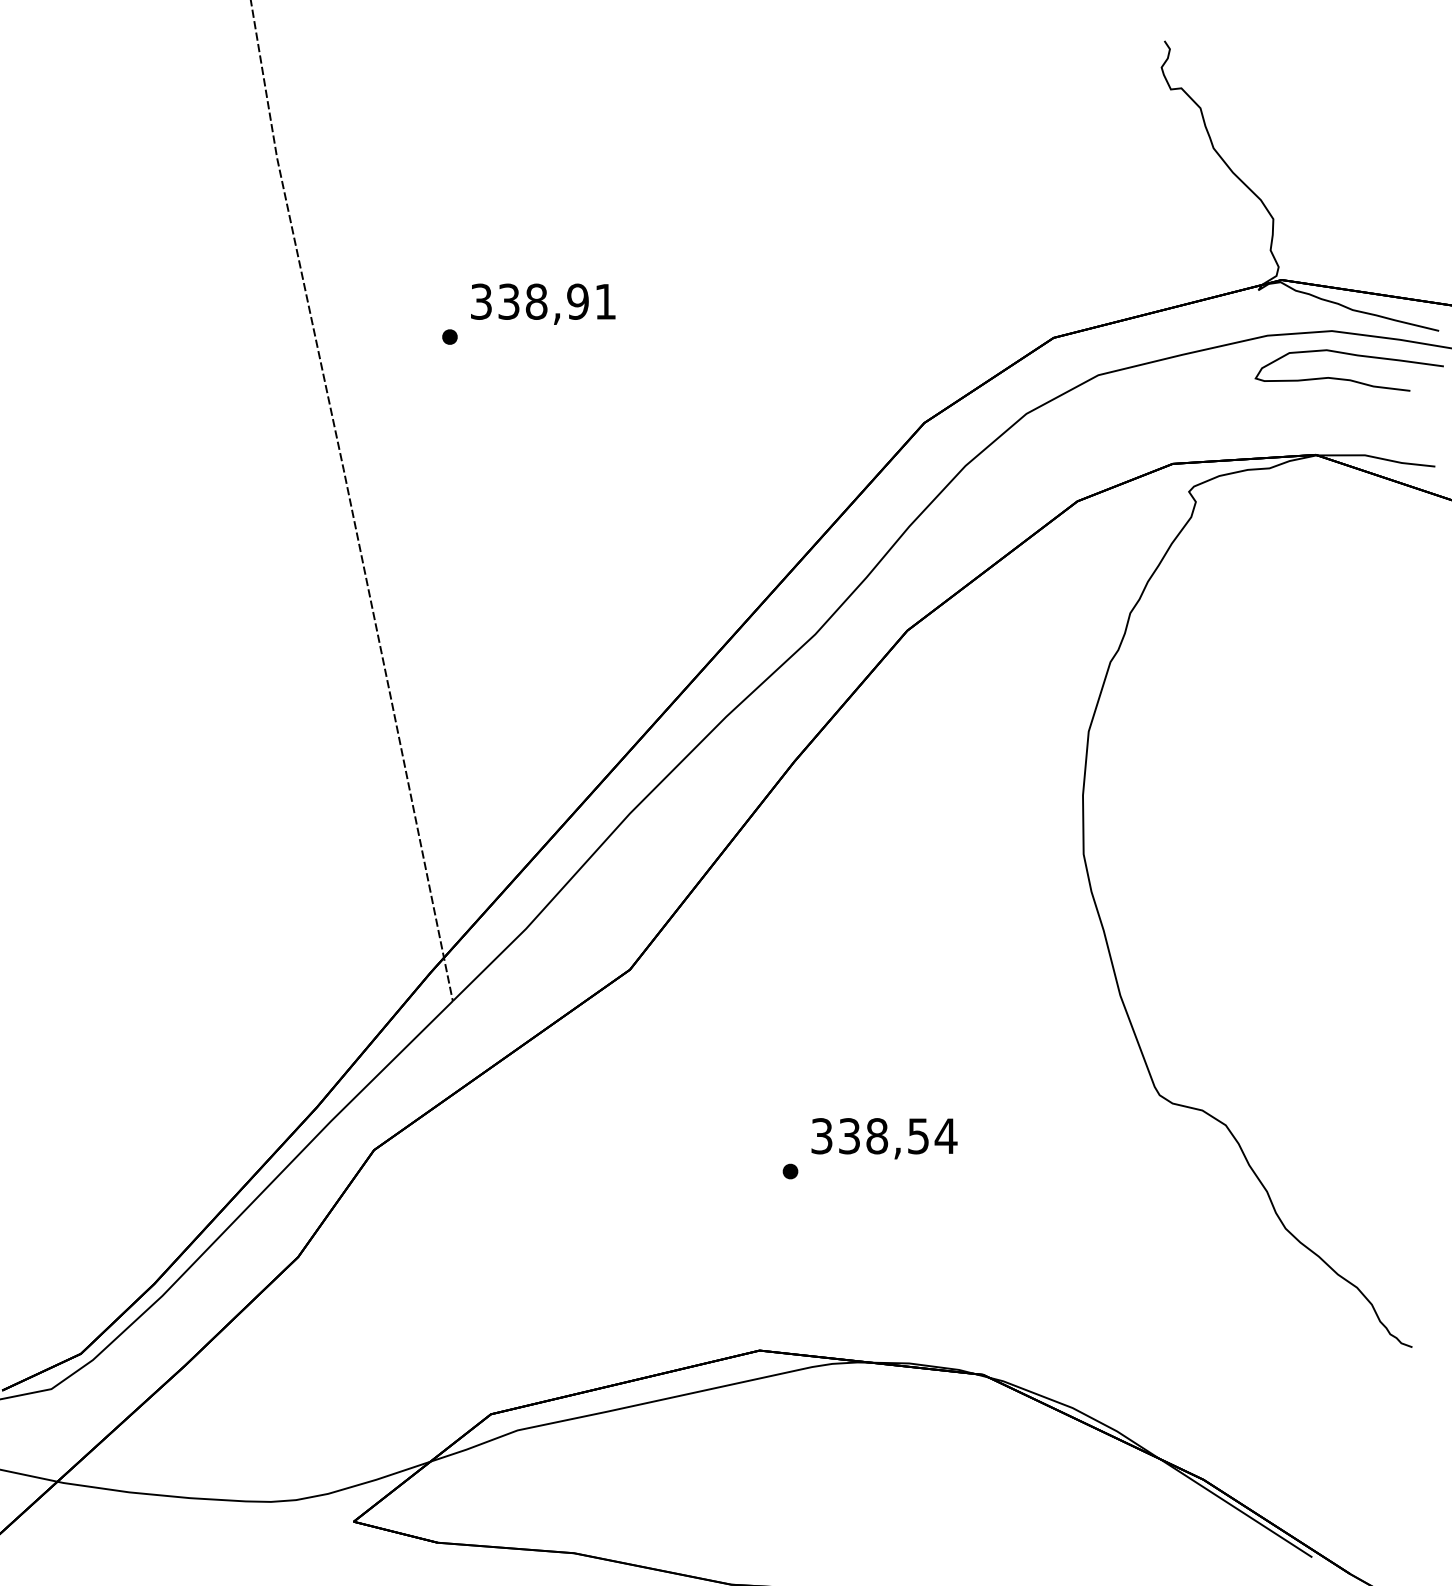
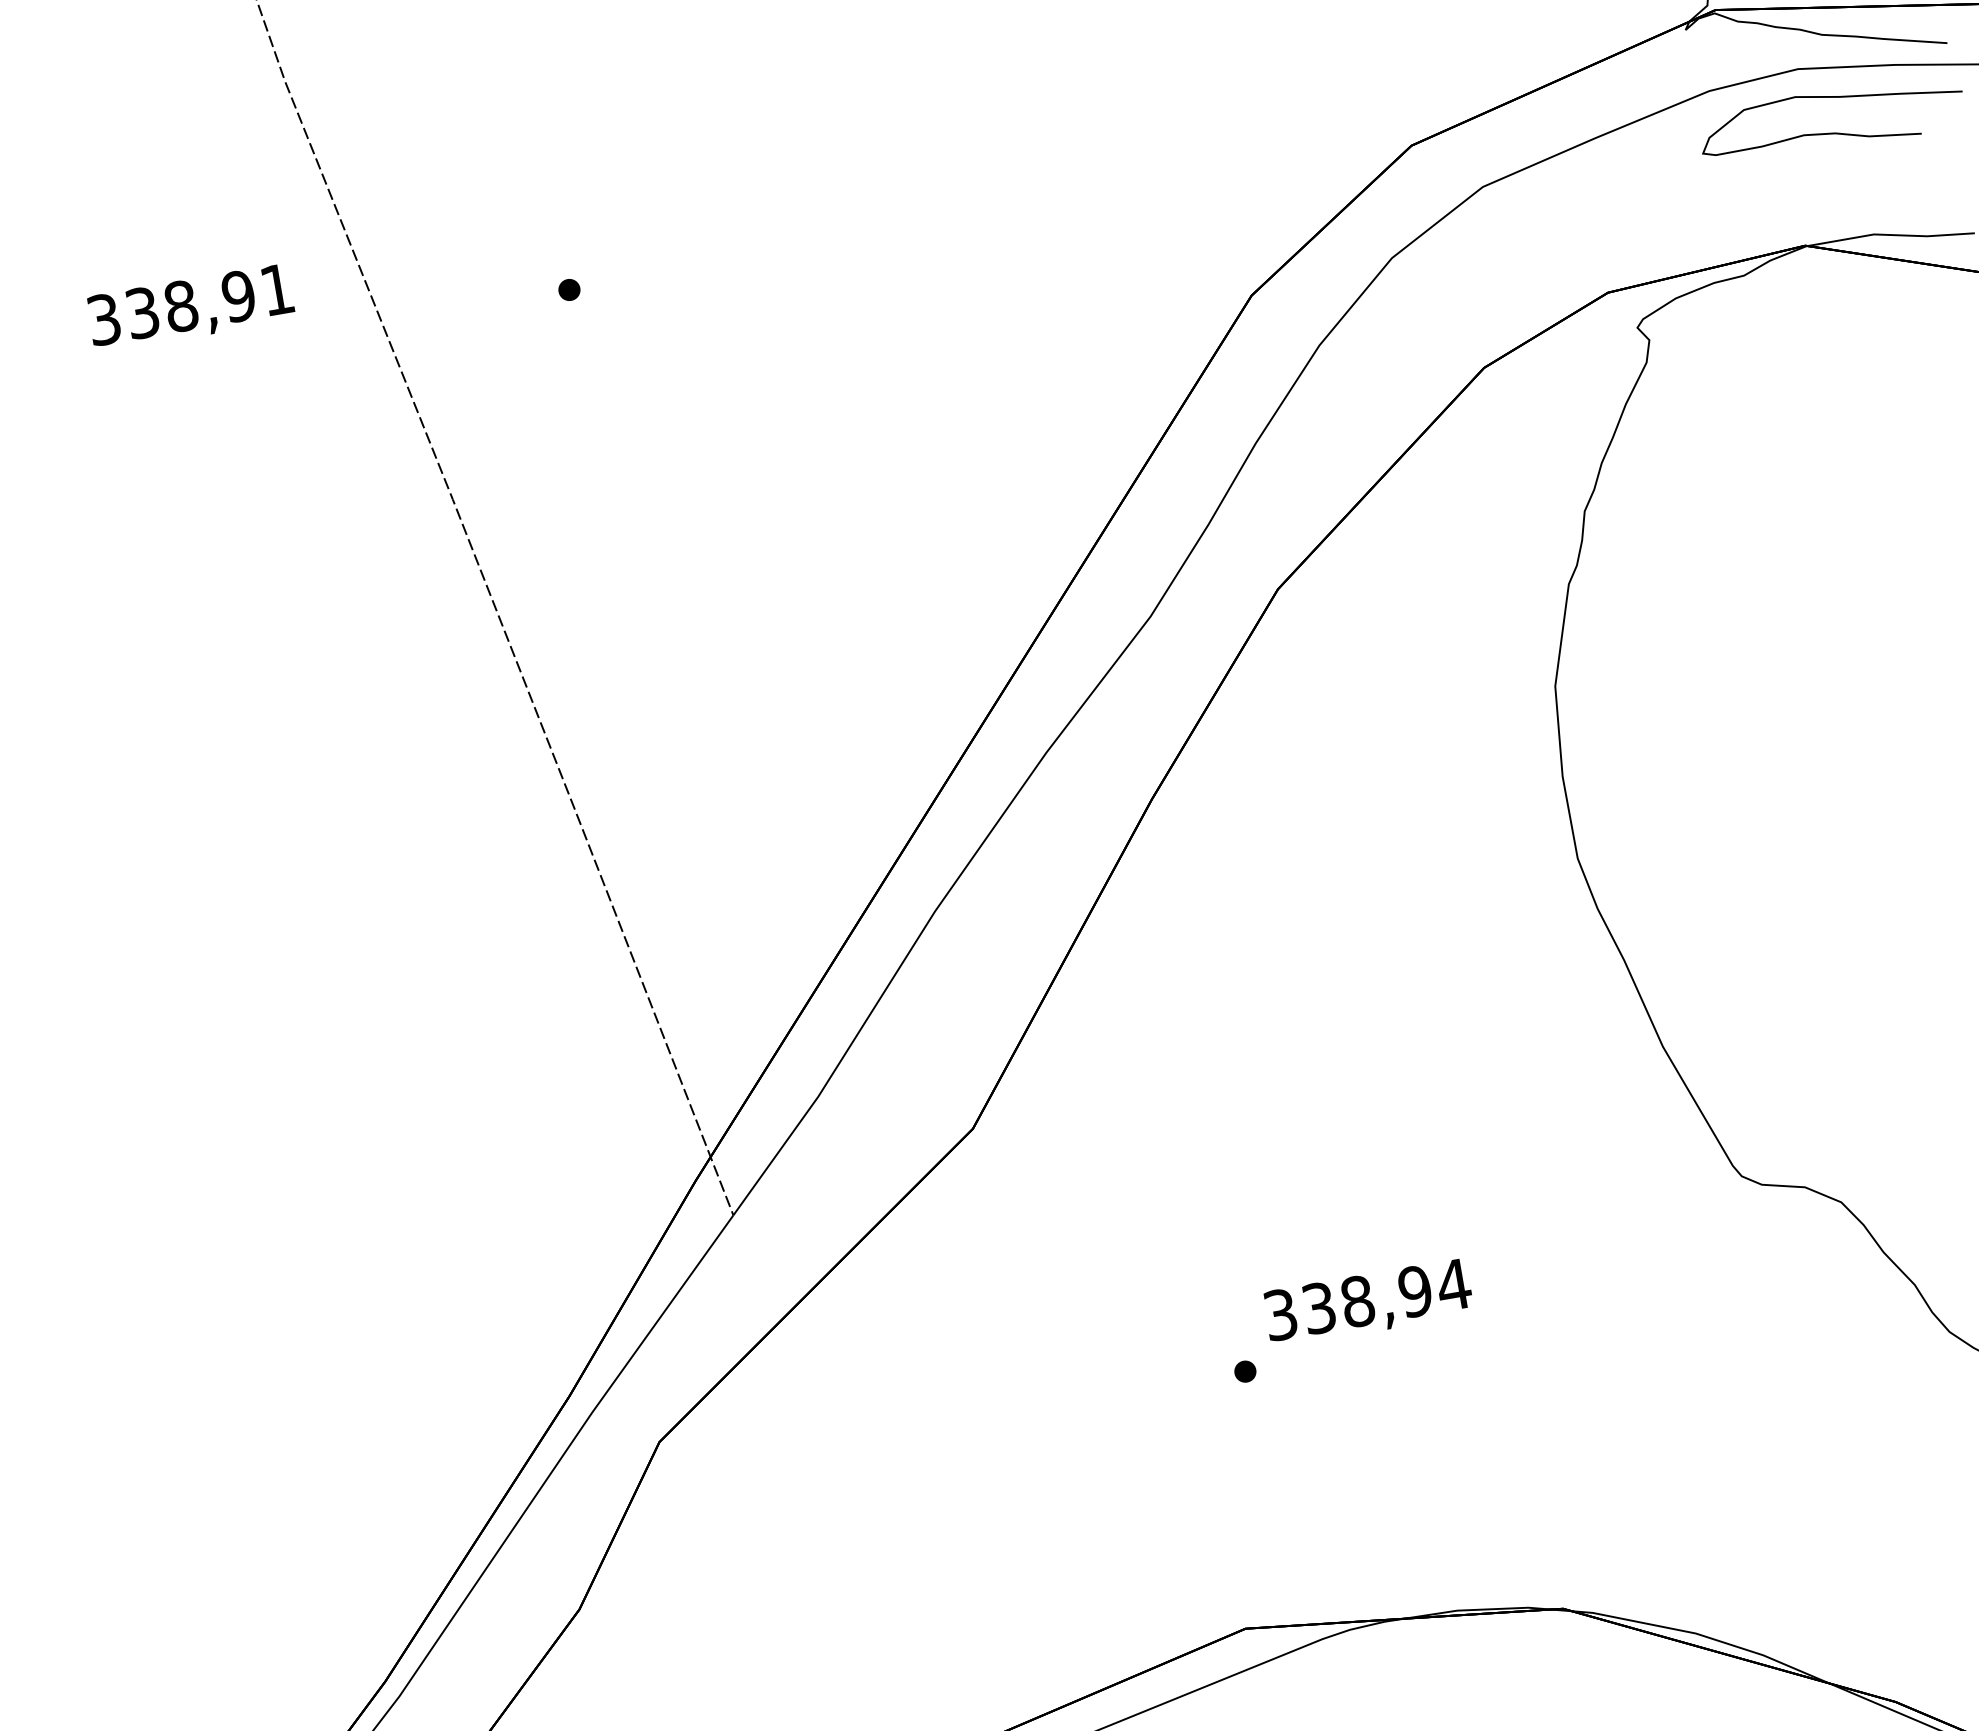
text: (543, 303) -> (191, 307), moved
text: (918, 1136) -> (1415, 1291), 338,54 -> 338,94

